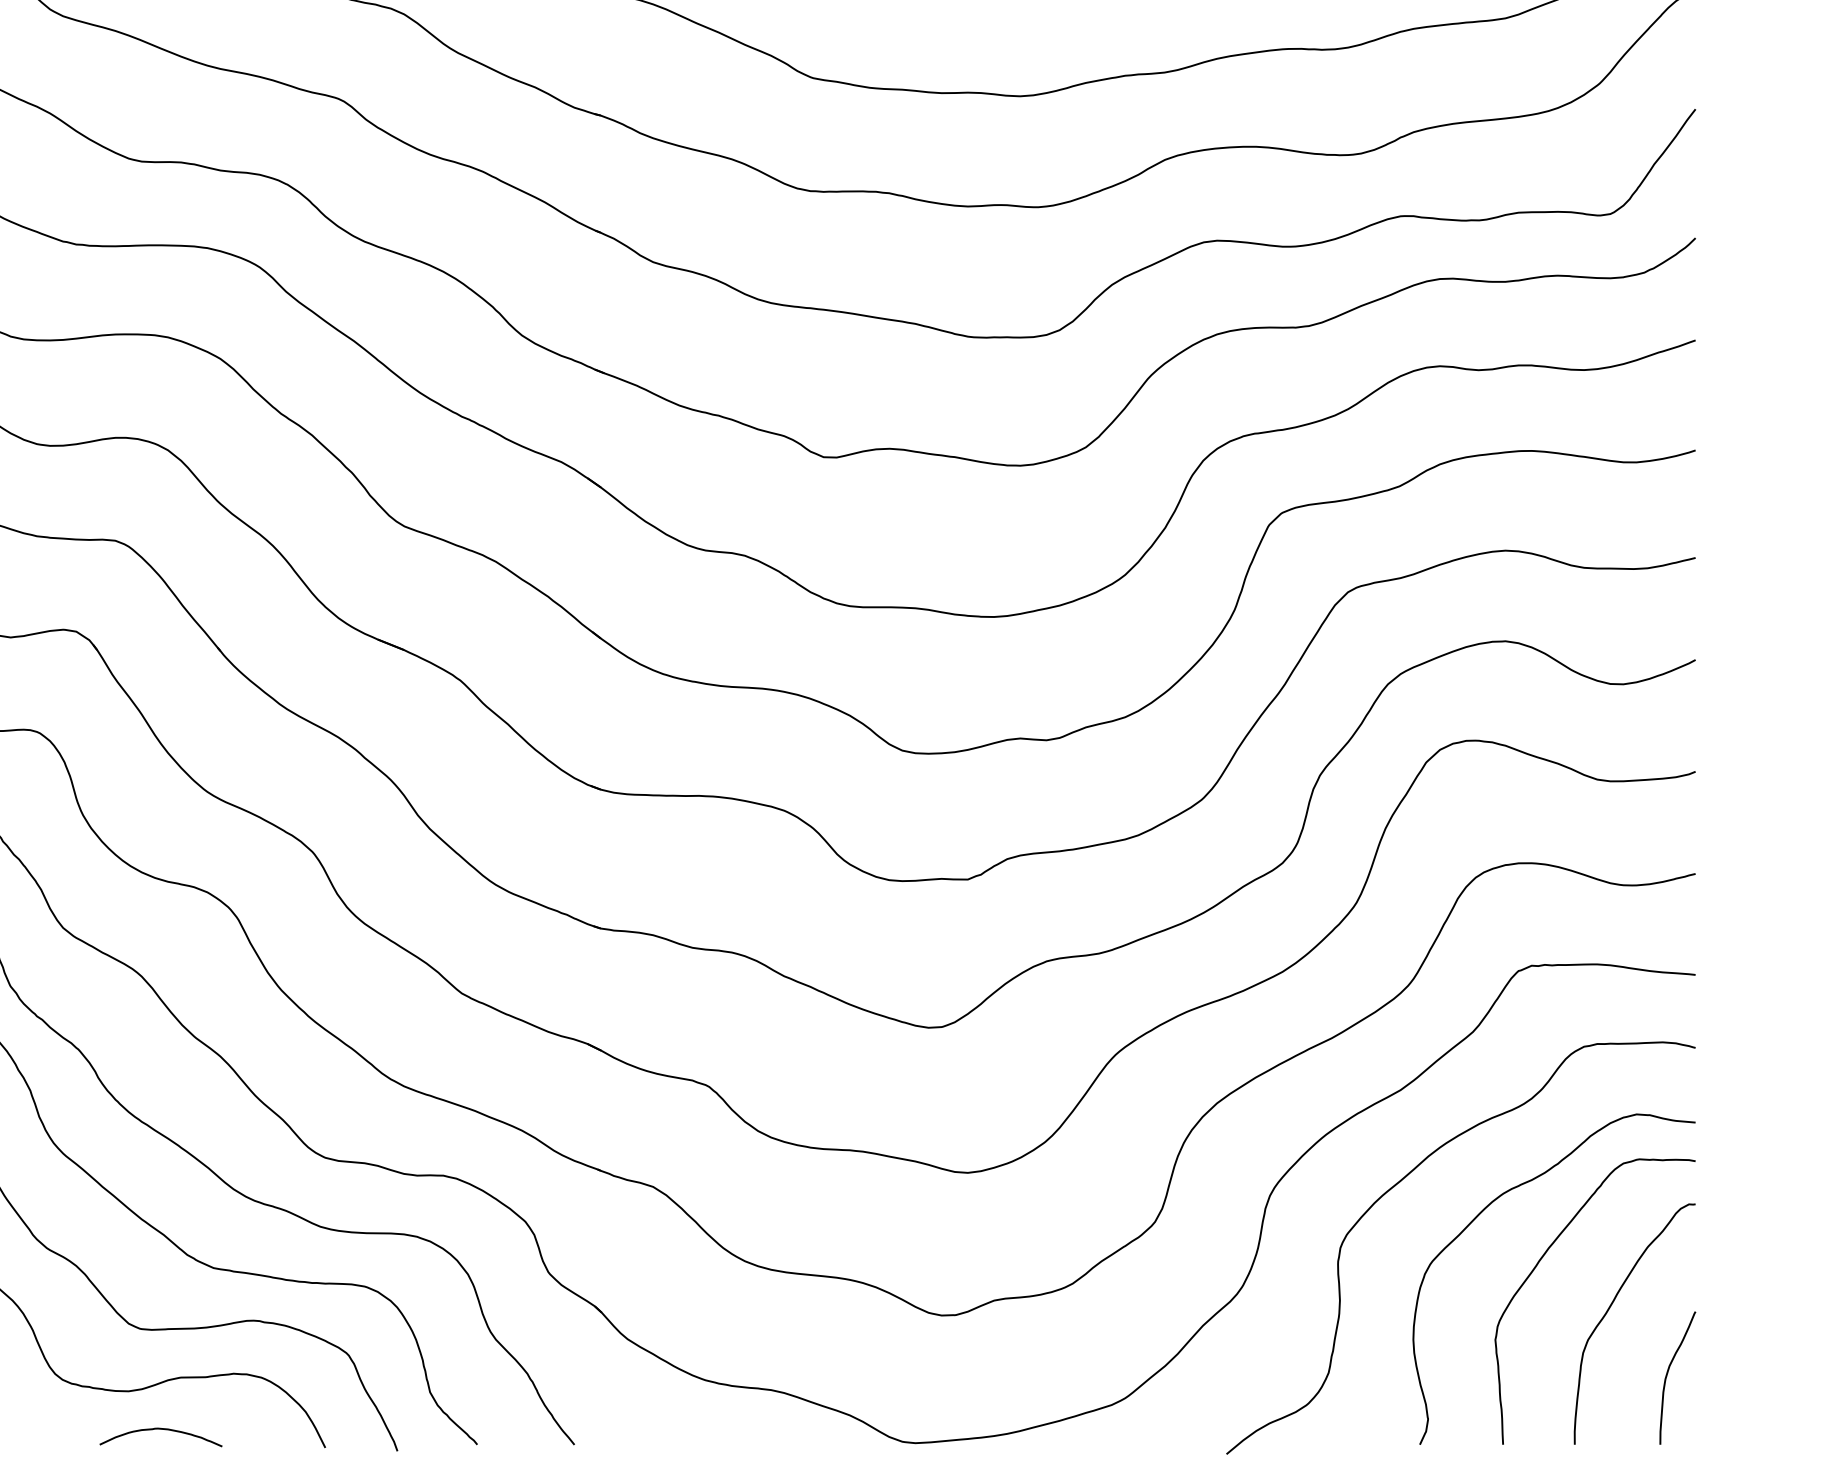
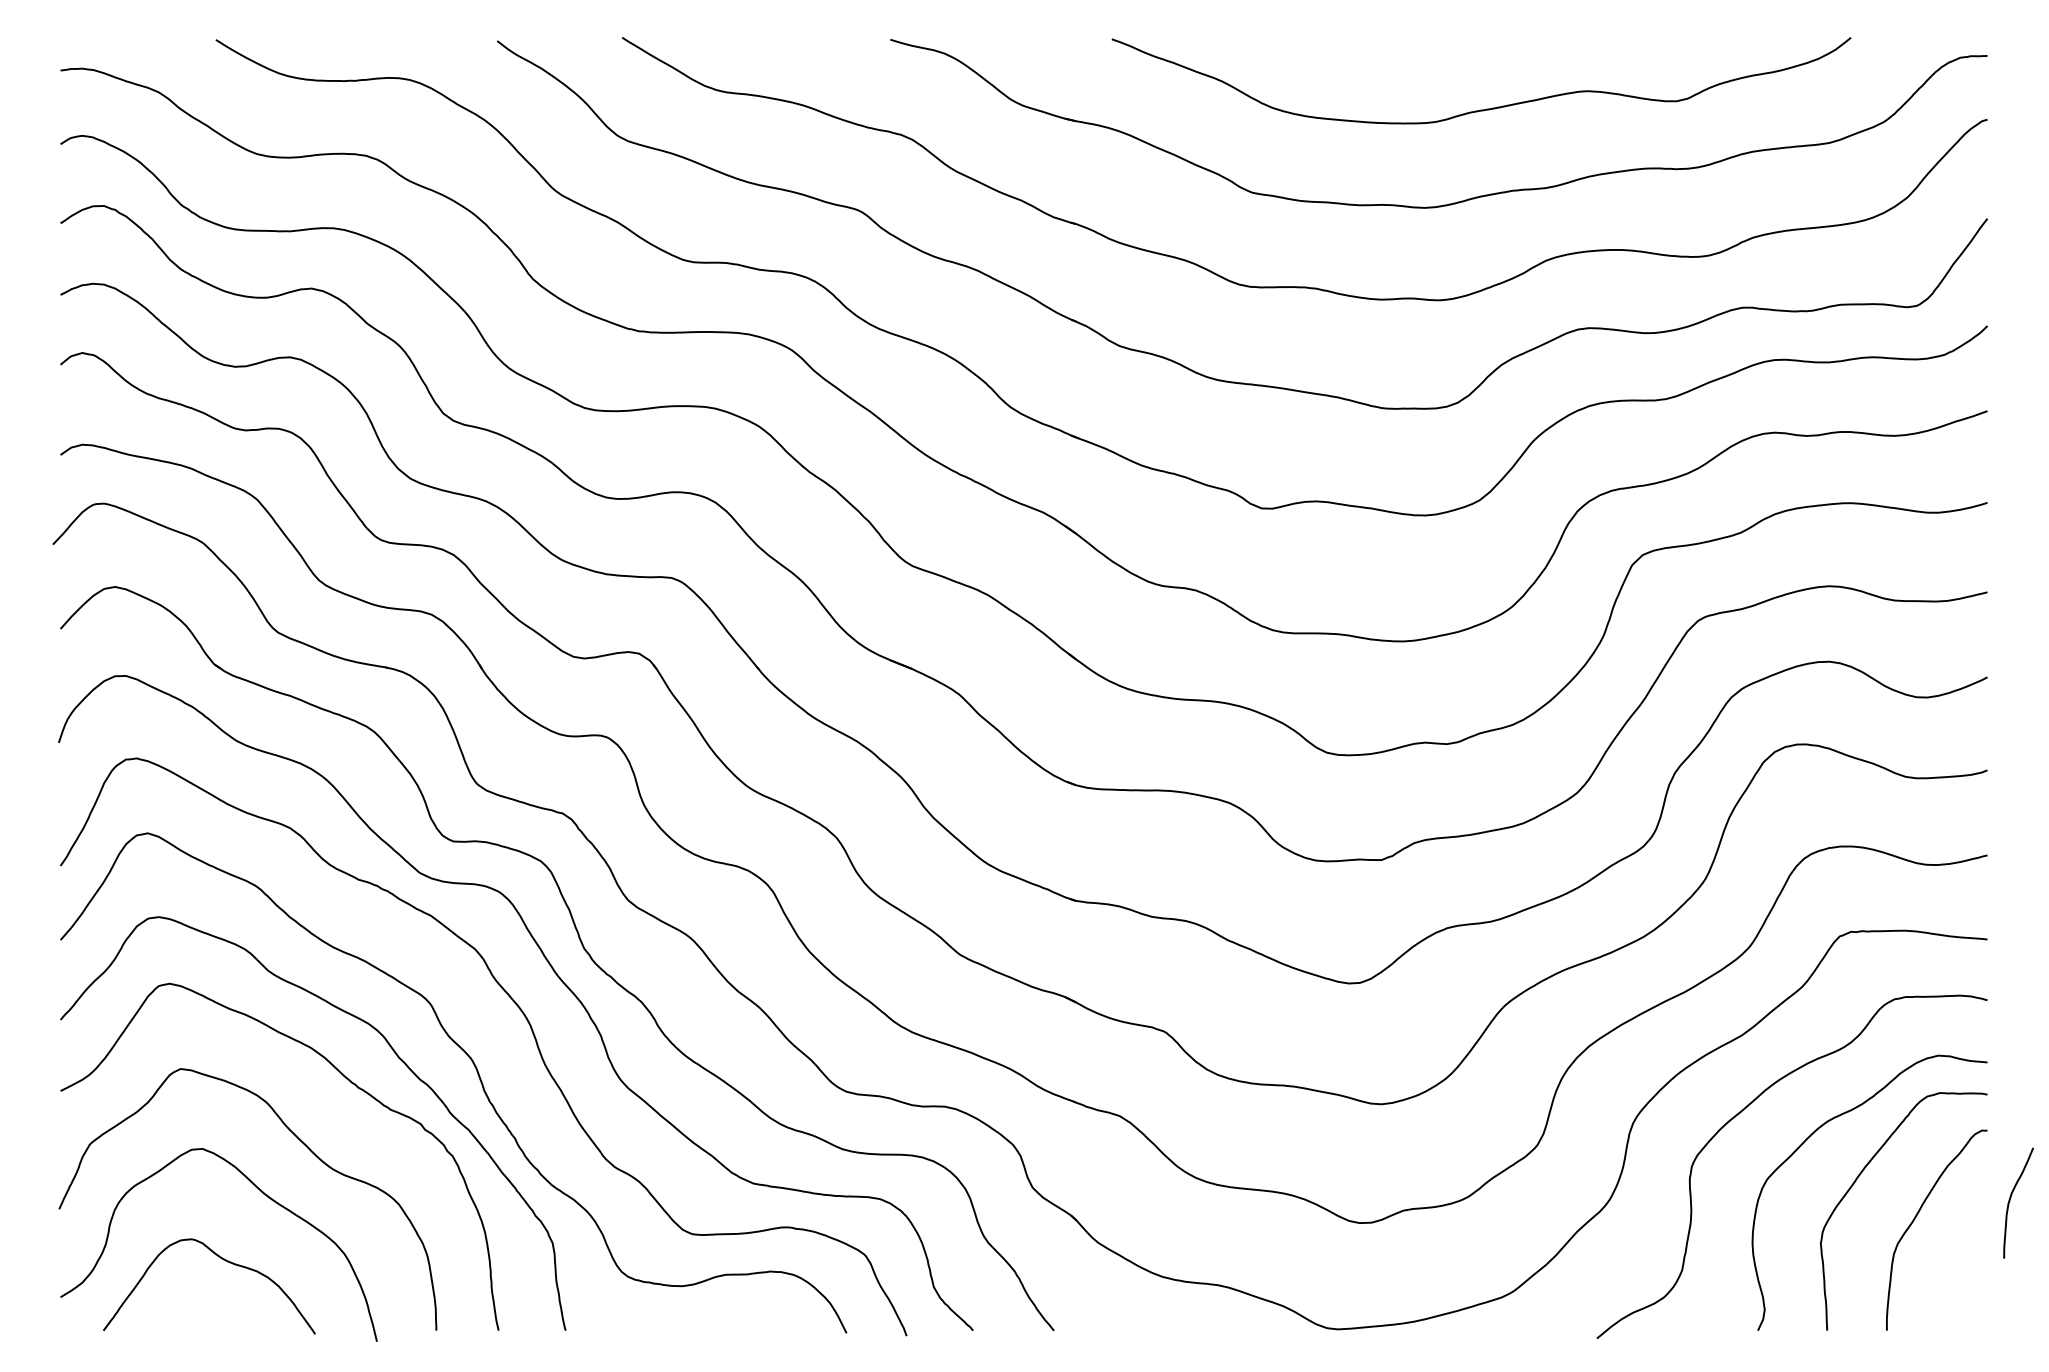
curve: (1669, 1372) -> (2011, 1198), moved
curve: (160, 1430) -> (709, 1318), removed

